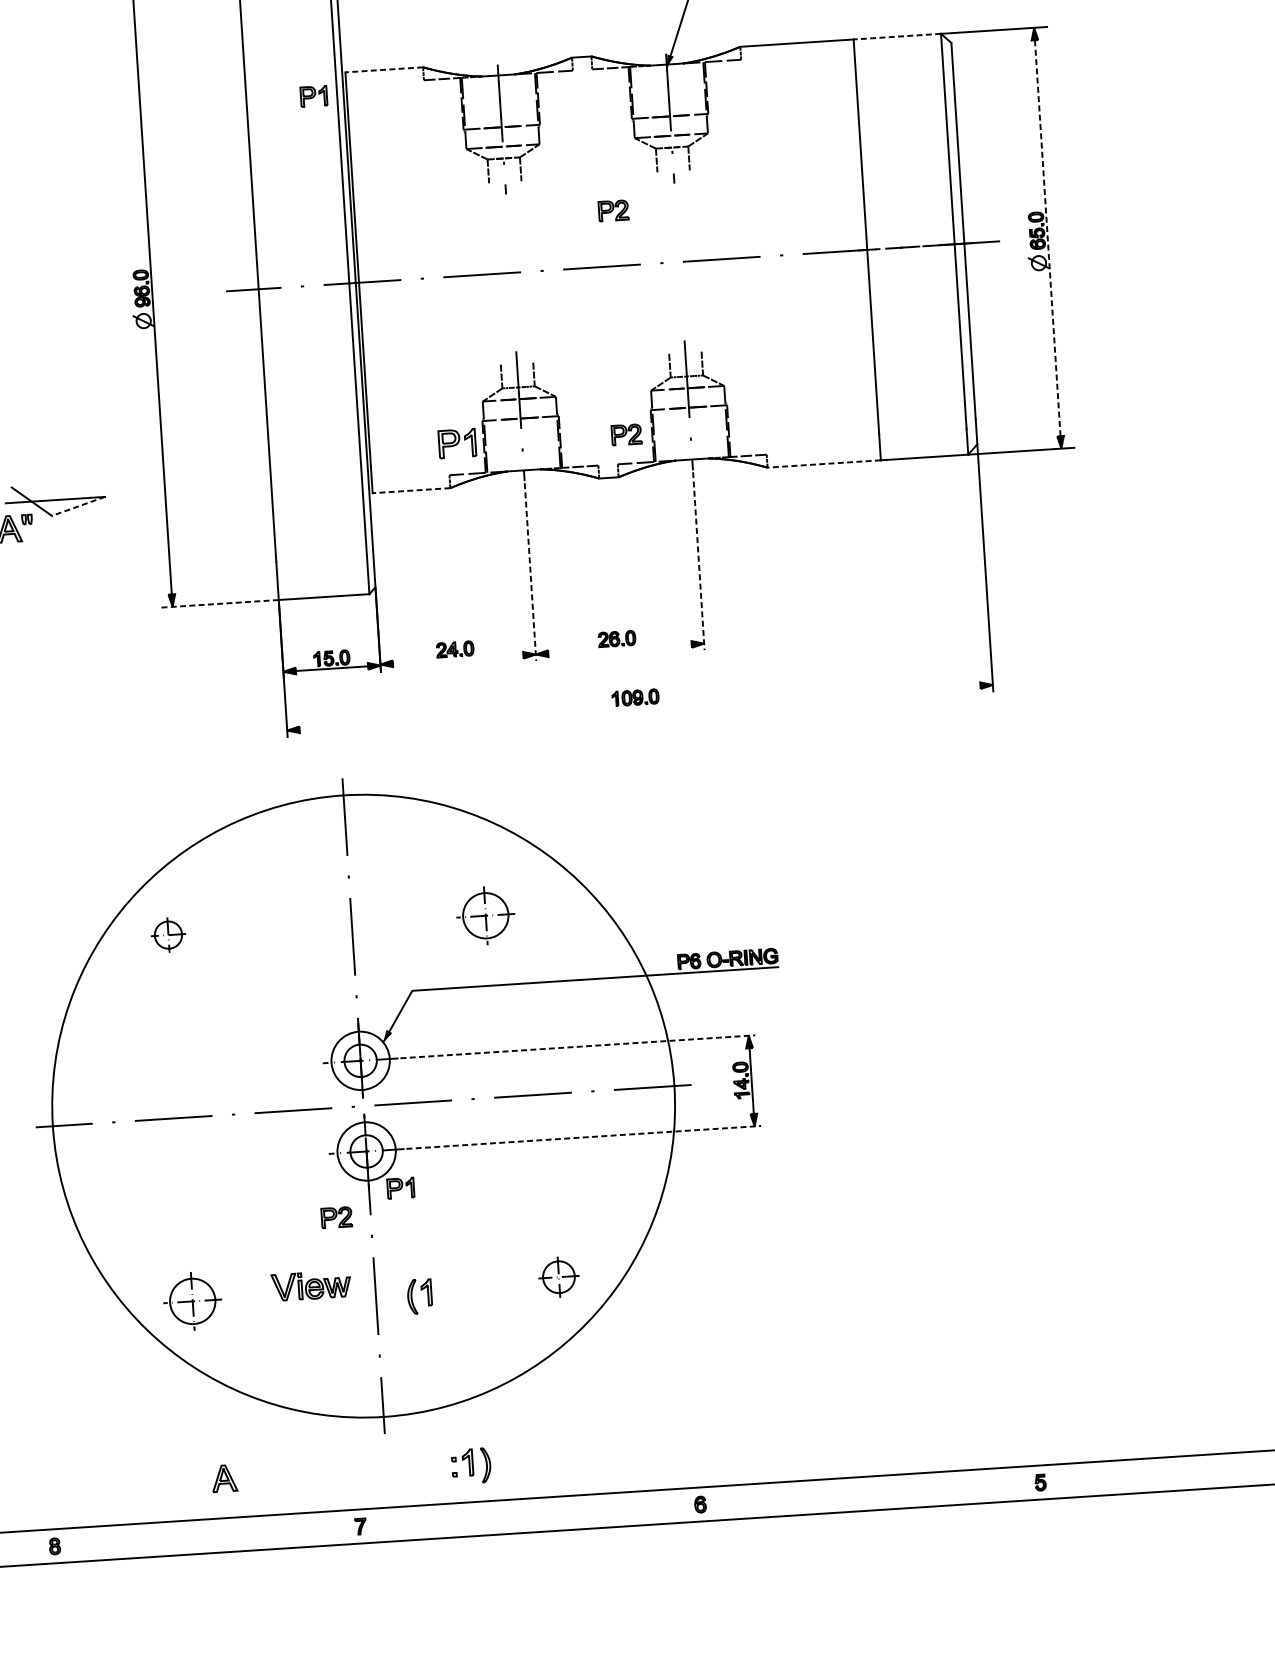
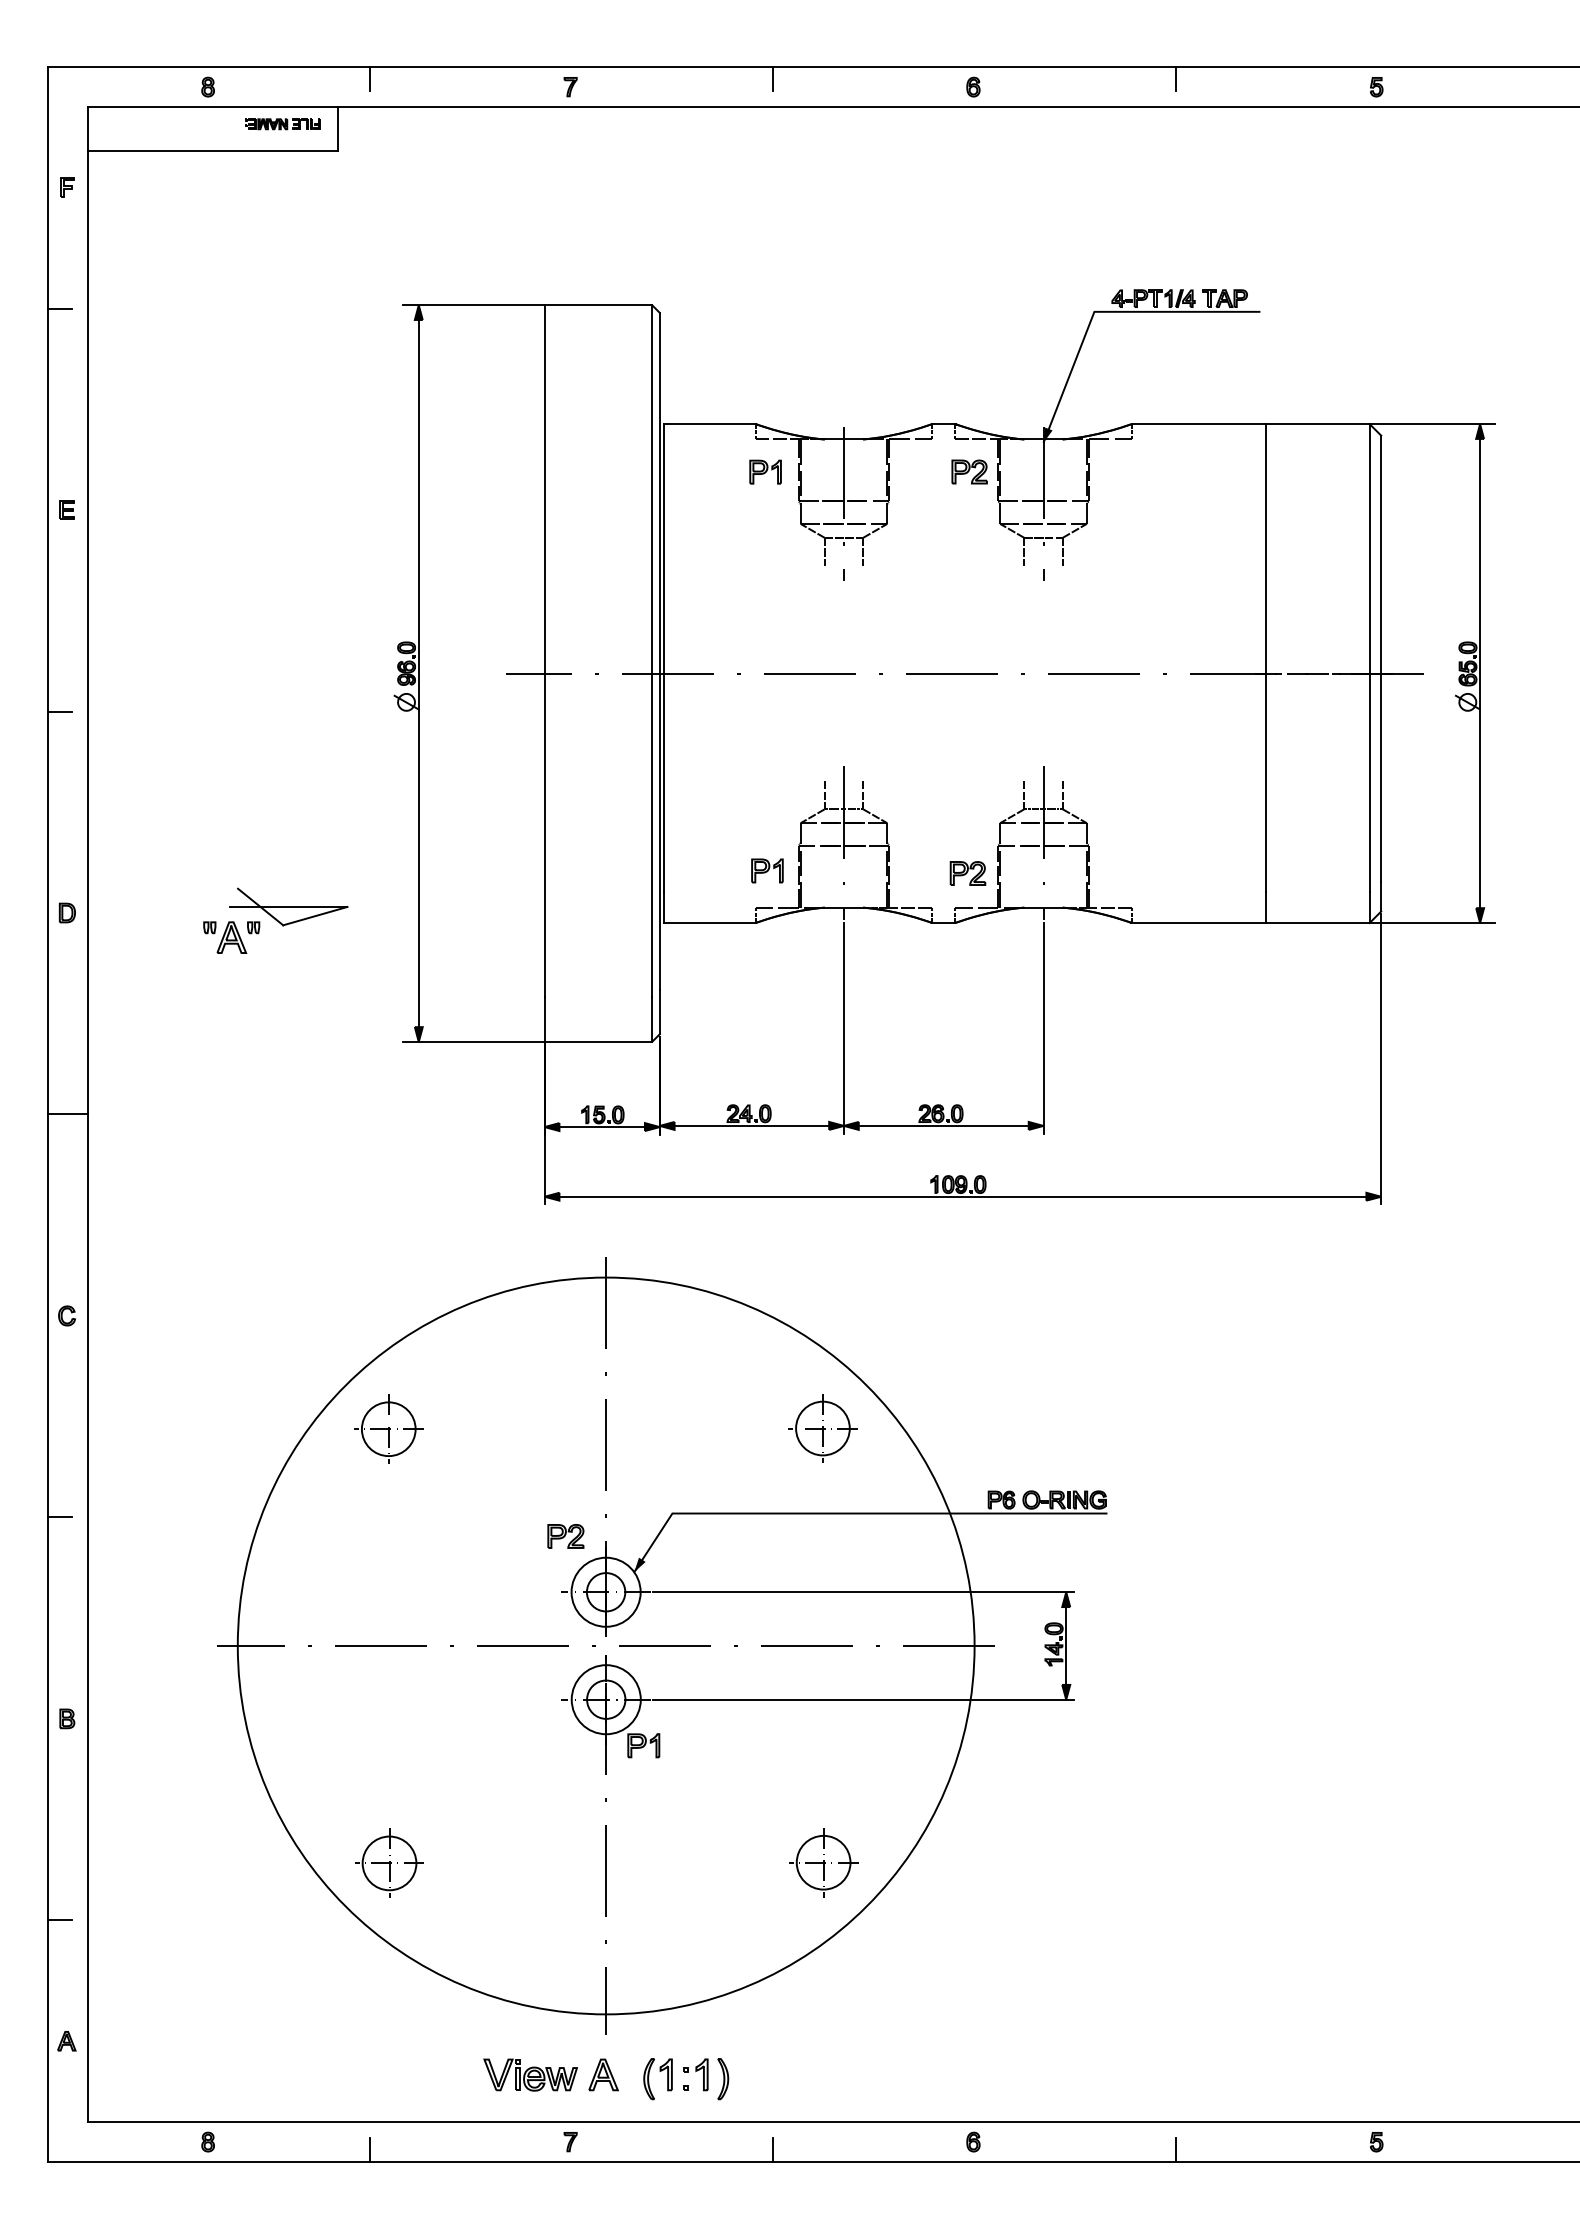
line: (897, 37) -> (1317, 424), dashed -> solid
line: (384, 70) -> (709, 424), dashed -> solid
part: (313, 95) -> (765, 471), moved
part: (613, 210) -> (969, 471), moved
line: (1048, 238) -> (1480, 673), dashed -> solid
part: (457, 443) -> (767, 870), size x0.71
line: (823, 464) -> (1198, 923), dashed -> solid
line: (411, 491) -> (709, 923), dashed -> solid
line: (77, 506) -> (314, 916), dashed -> solid
line: (698, 561) -> (1043, 1028), dashed -> solid
line: (530, 572) -> (843, 1028), dashed -> solid
line: (219, 603) -> (474, 1041), dashed -> solid
line: (619, 648) -> (943, 1125), added
line: (457, 659) -> (751, 1125), added
line: (639, 707) -> (962, 1196), added
part: (485, 915) -> (822, 1428), moved
part: (168, 934) -> (388, 1428), size x1.67
line: (578, 1046) -> (864, 1592), dashed -> solid
line: (584, 1137) -> (864, 1699), dashed -> solid
part: (336, 1217) -> (565, 1536), moved
part: (558, 1276) -> (823, 1862), size x1.43
part: (311, 1285) -> (530, 2074), moved
part: (420, 1290) -> (659, 2071), moved
part: (224, 1478) -> (603, 2074), moved
line: (871, 1499) -> (1175, 2149), added
line: (531, 1521) -> (772, 2149), added
line: (191, 1543) -> (369, 2149), added

